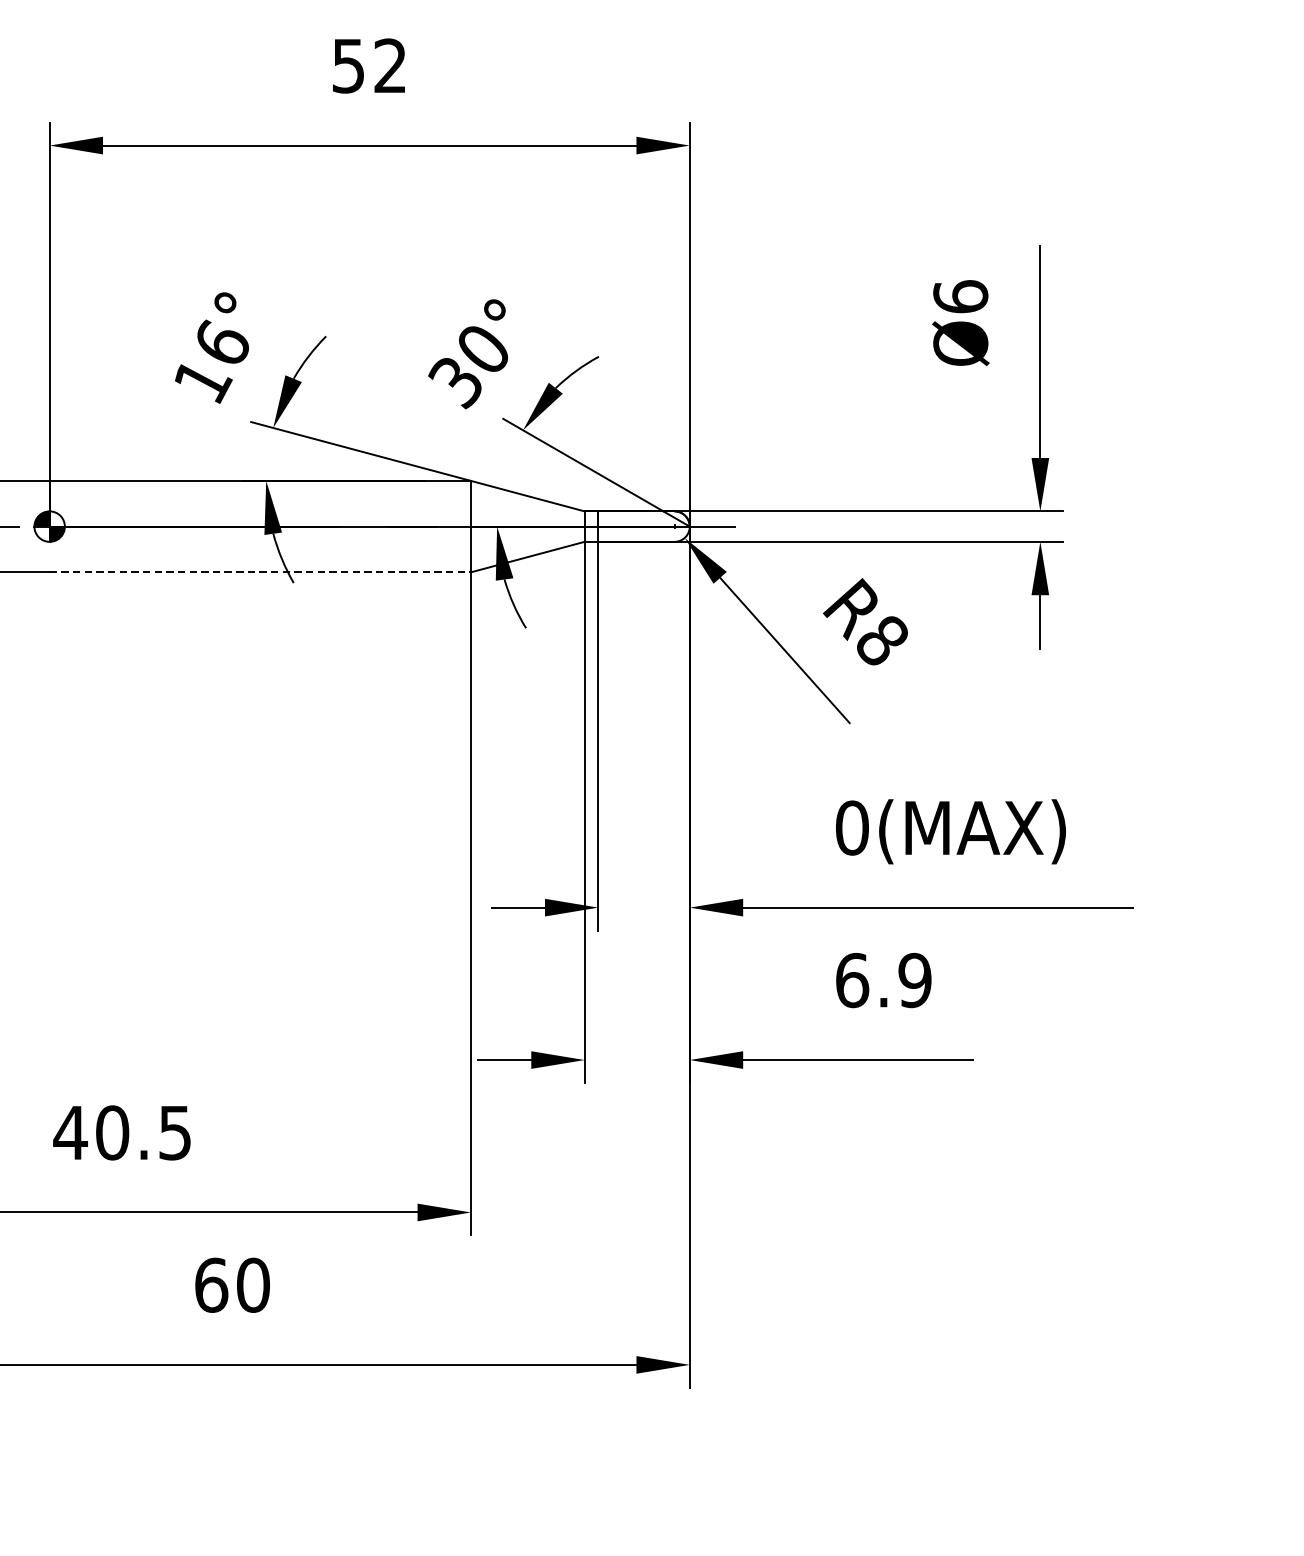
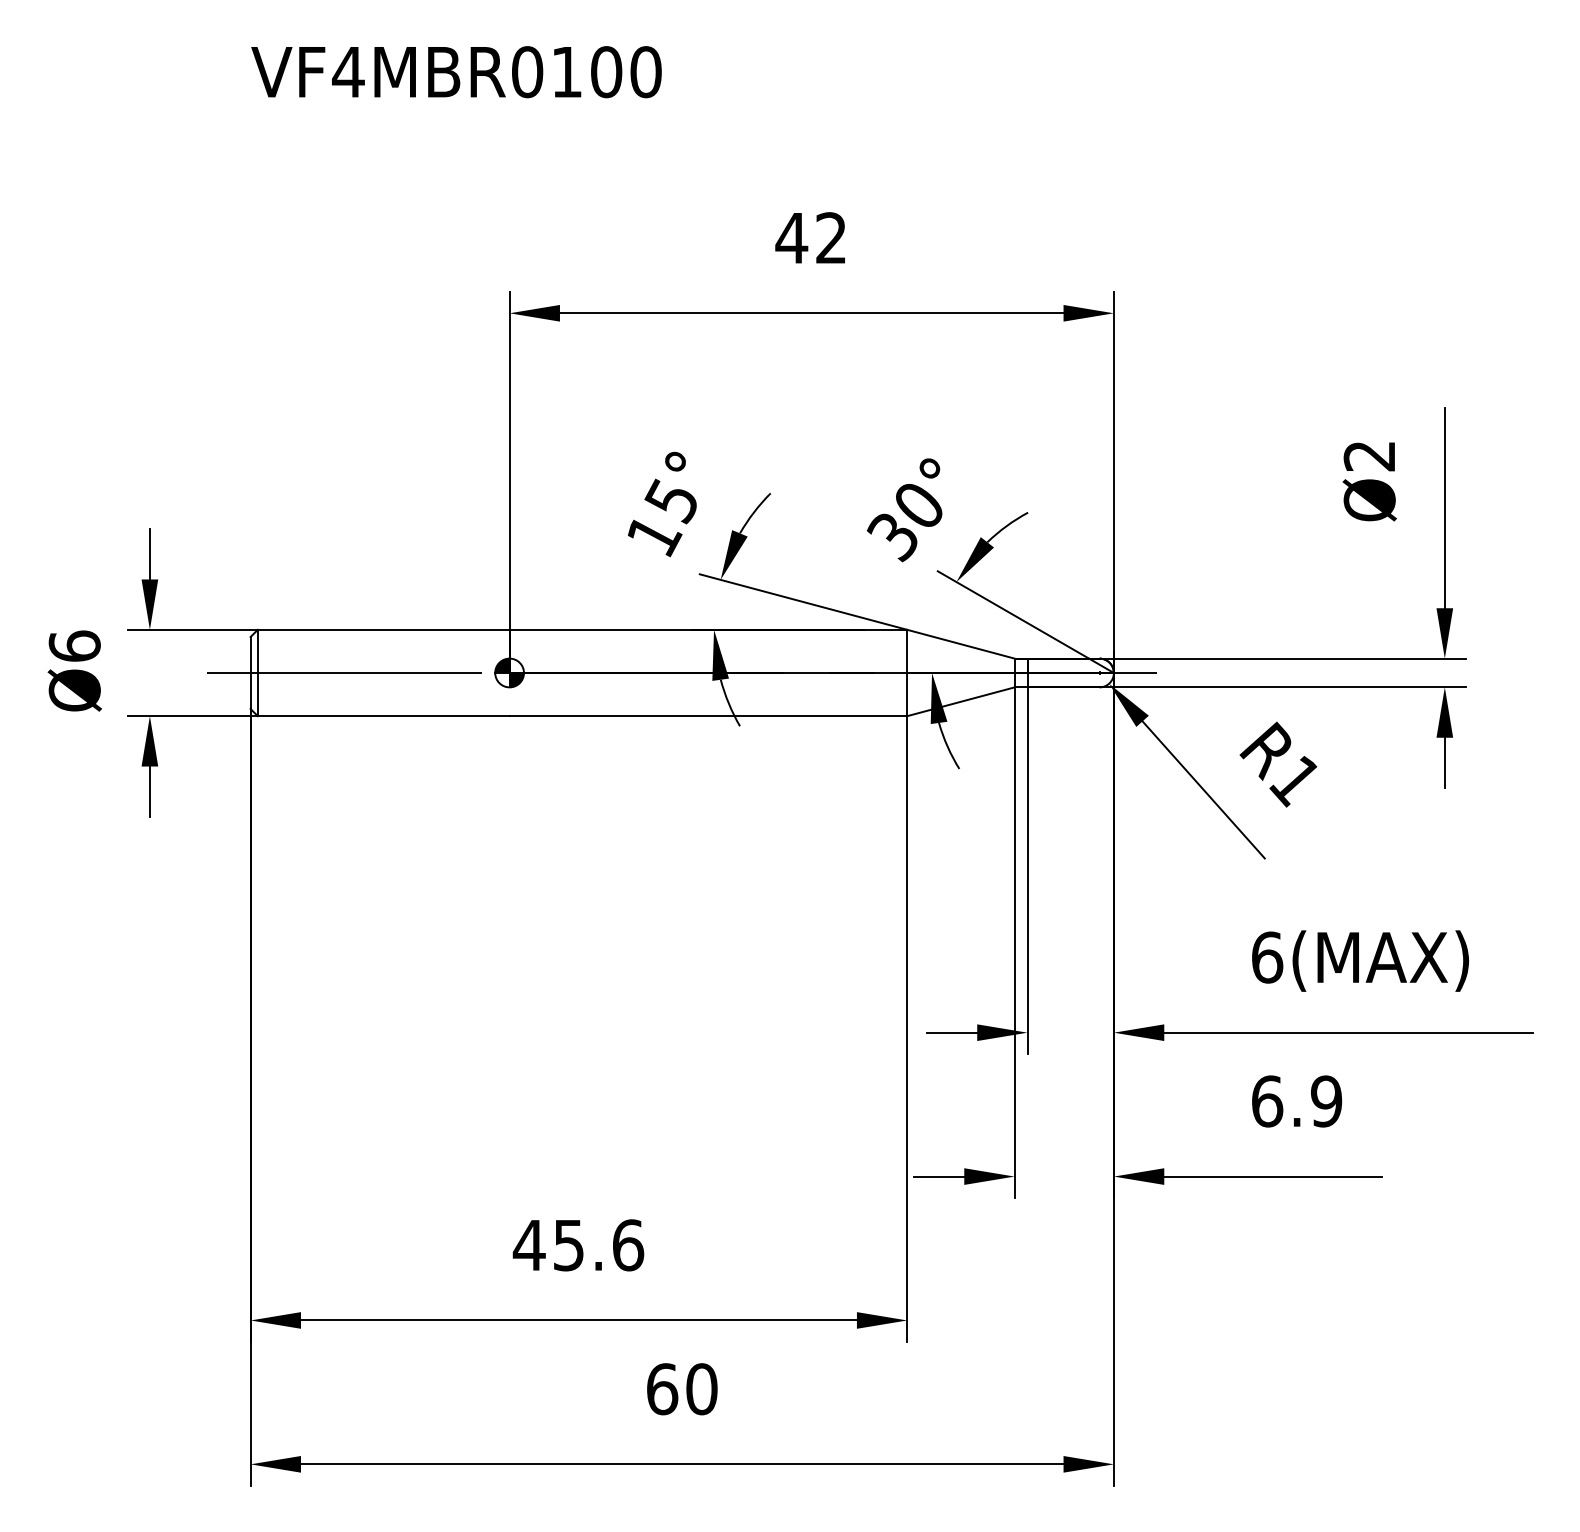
text: (348, 66) -> (791, 238), 52 -> 42
text: (960, 296) -> (1369, 455), Ø6 -> Ø2
text: (220, 343) -> (670, 500), 16° -> 15°
line: (260, 572) -> (708, 716), dashed -> solid
text: (881, 641) -> (1294, 781), R8 -> R1
text: (852, 827) -> (1267, 957), 0(MAX) -> 6(MAX)
text: (143, 1133) -> (598, 1245), 40.5 -> 45.6

